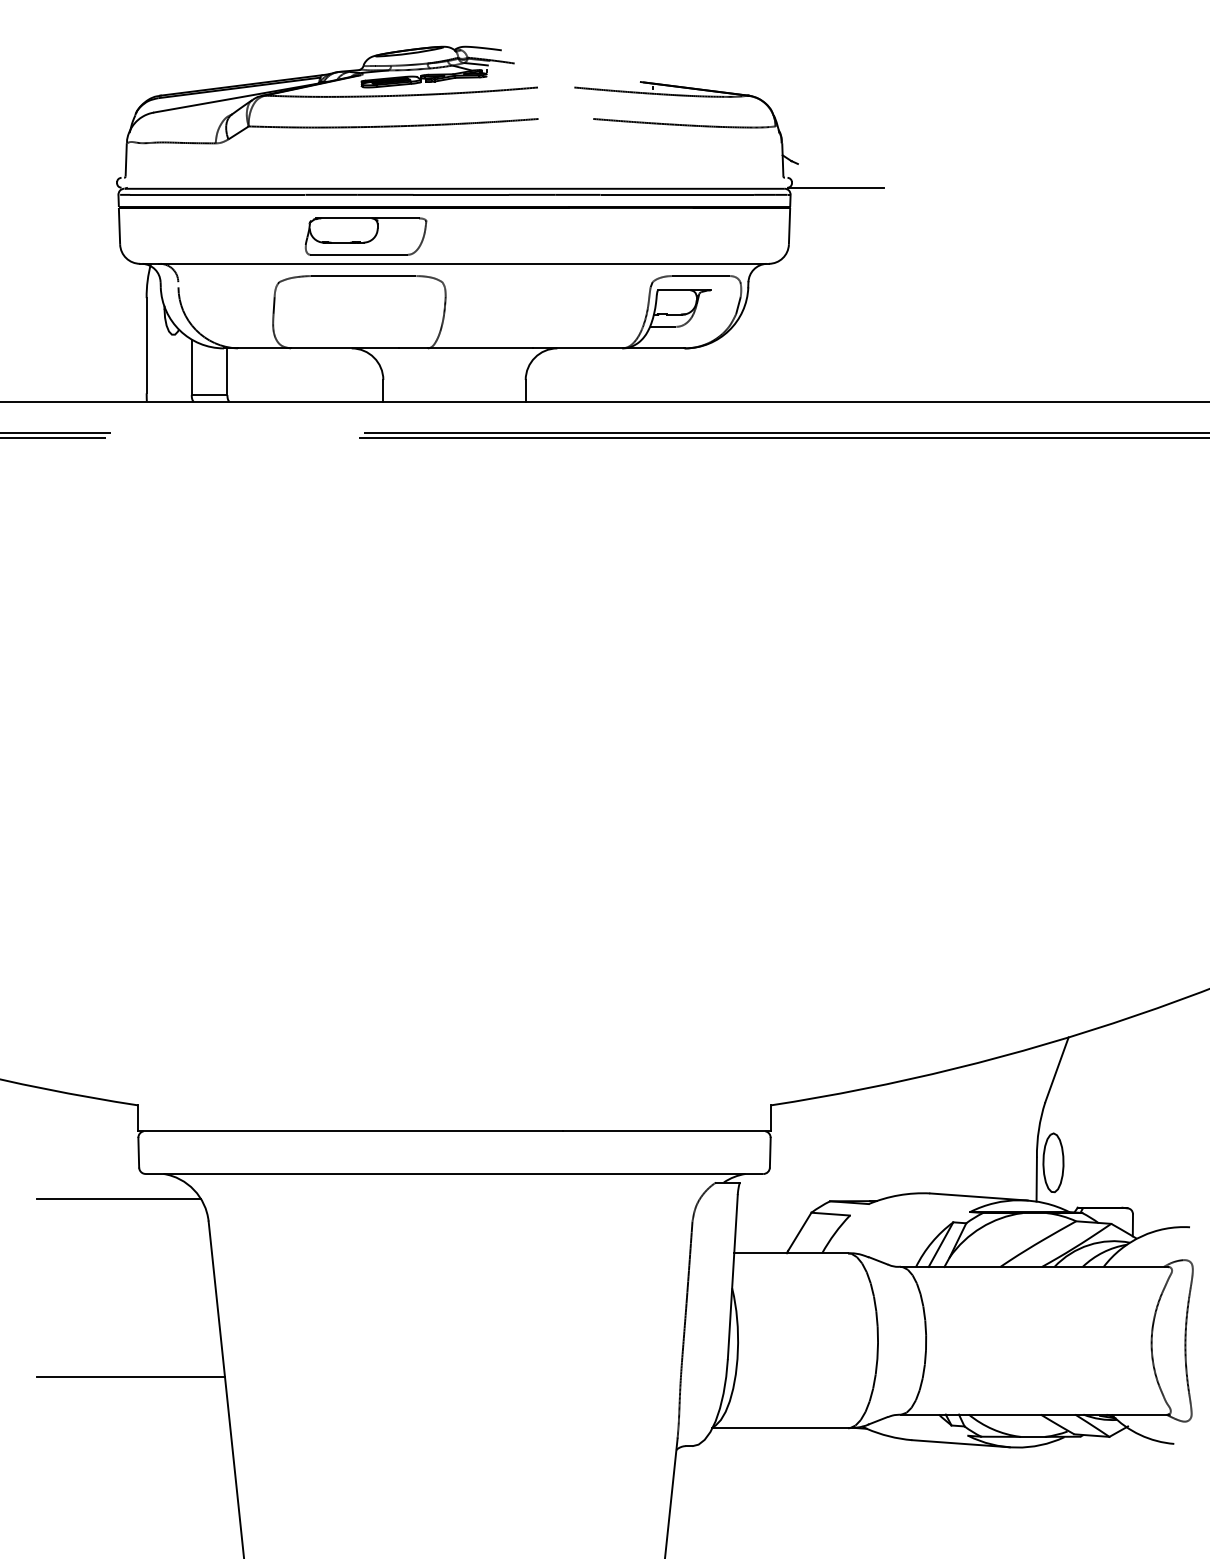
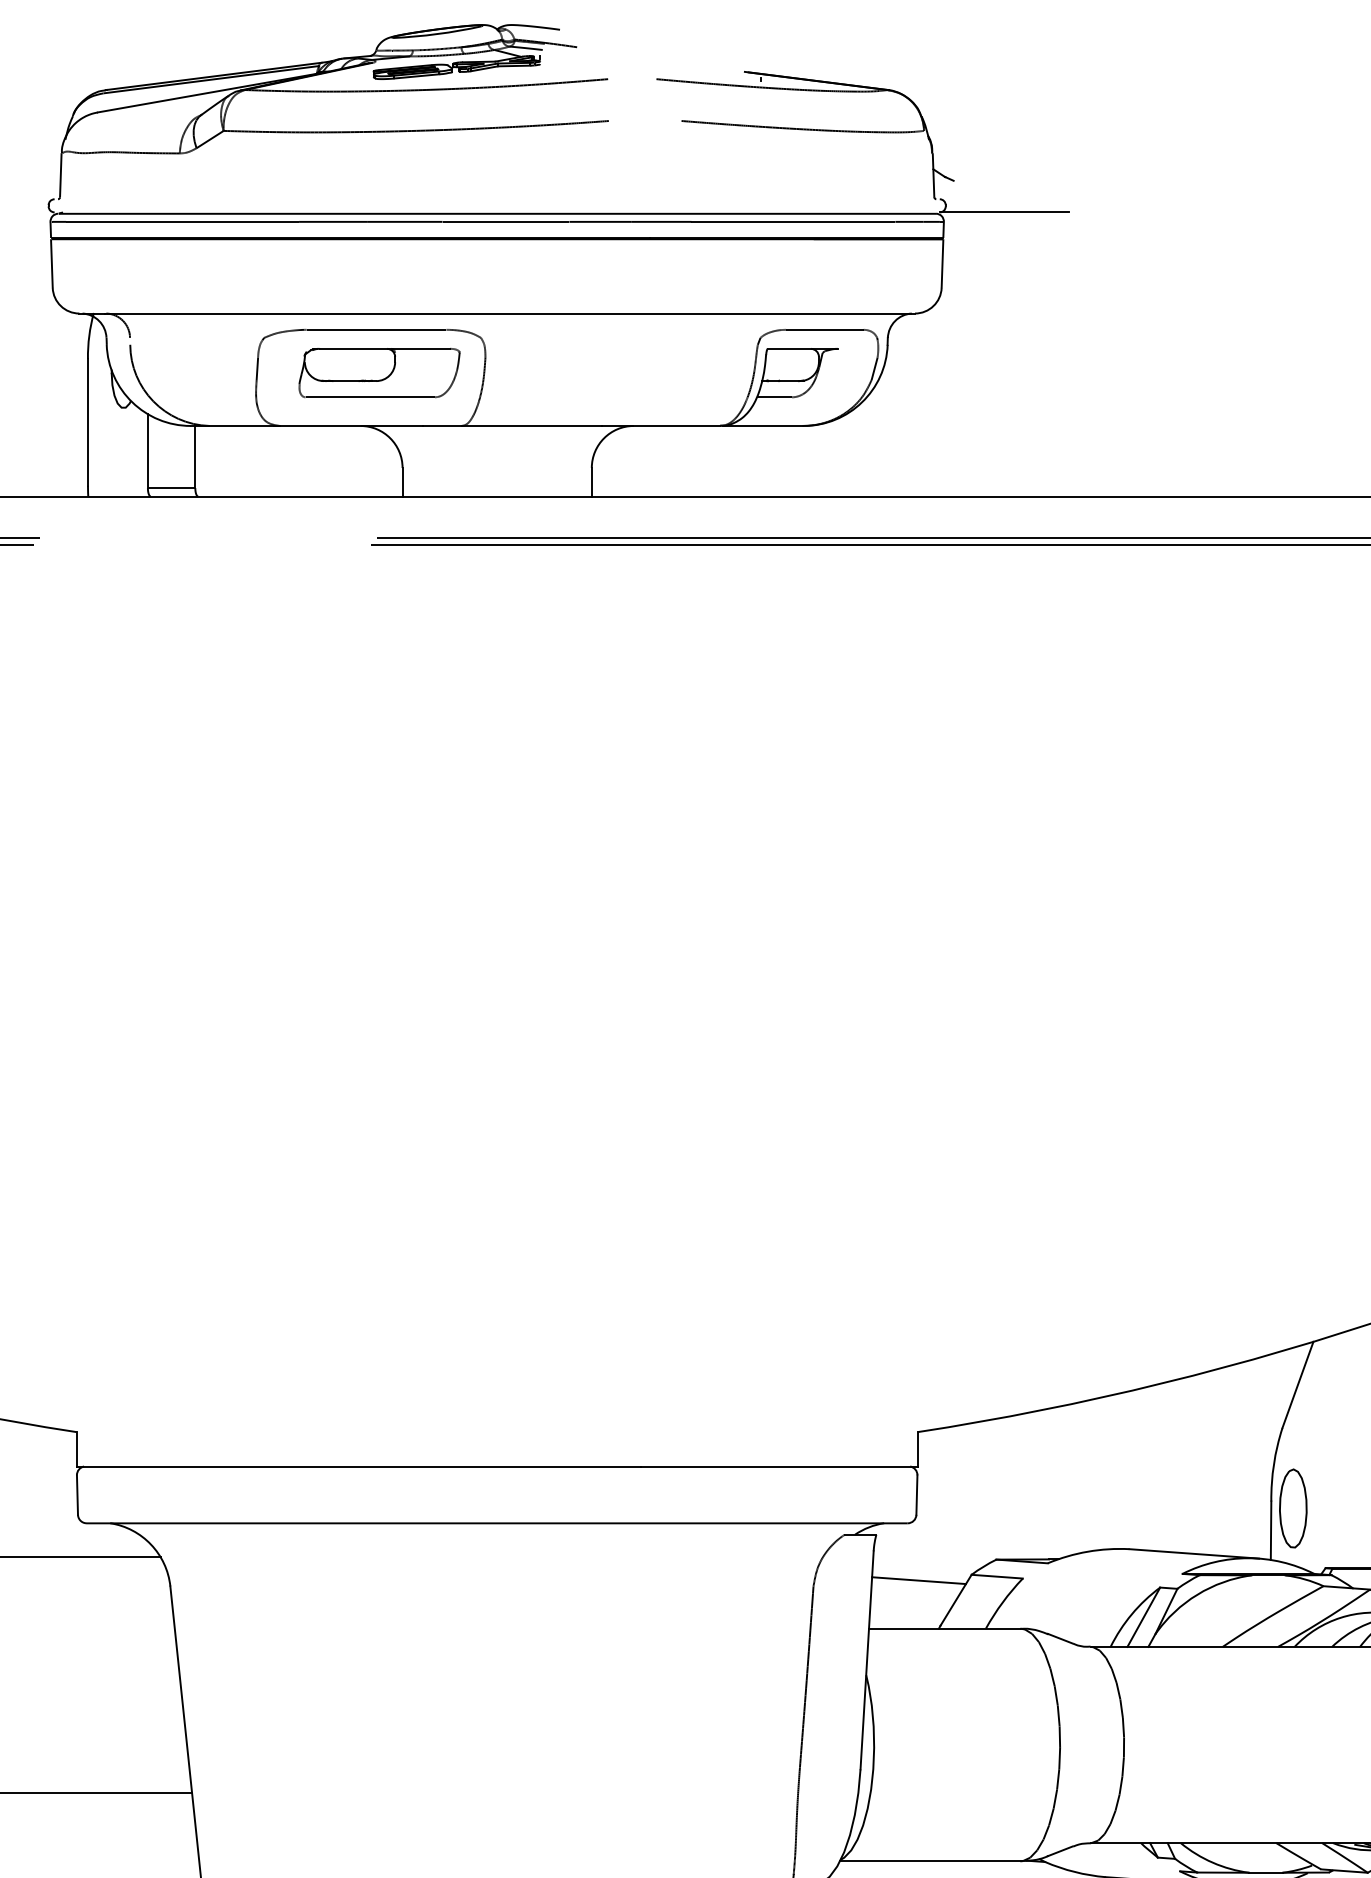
part: (365, 236) -> (378, 372), moved
line: (771, 1216) -> (918, 1579), added

